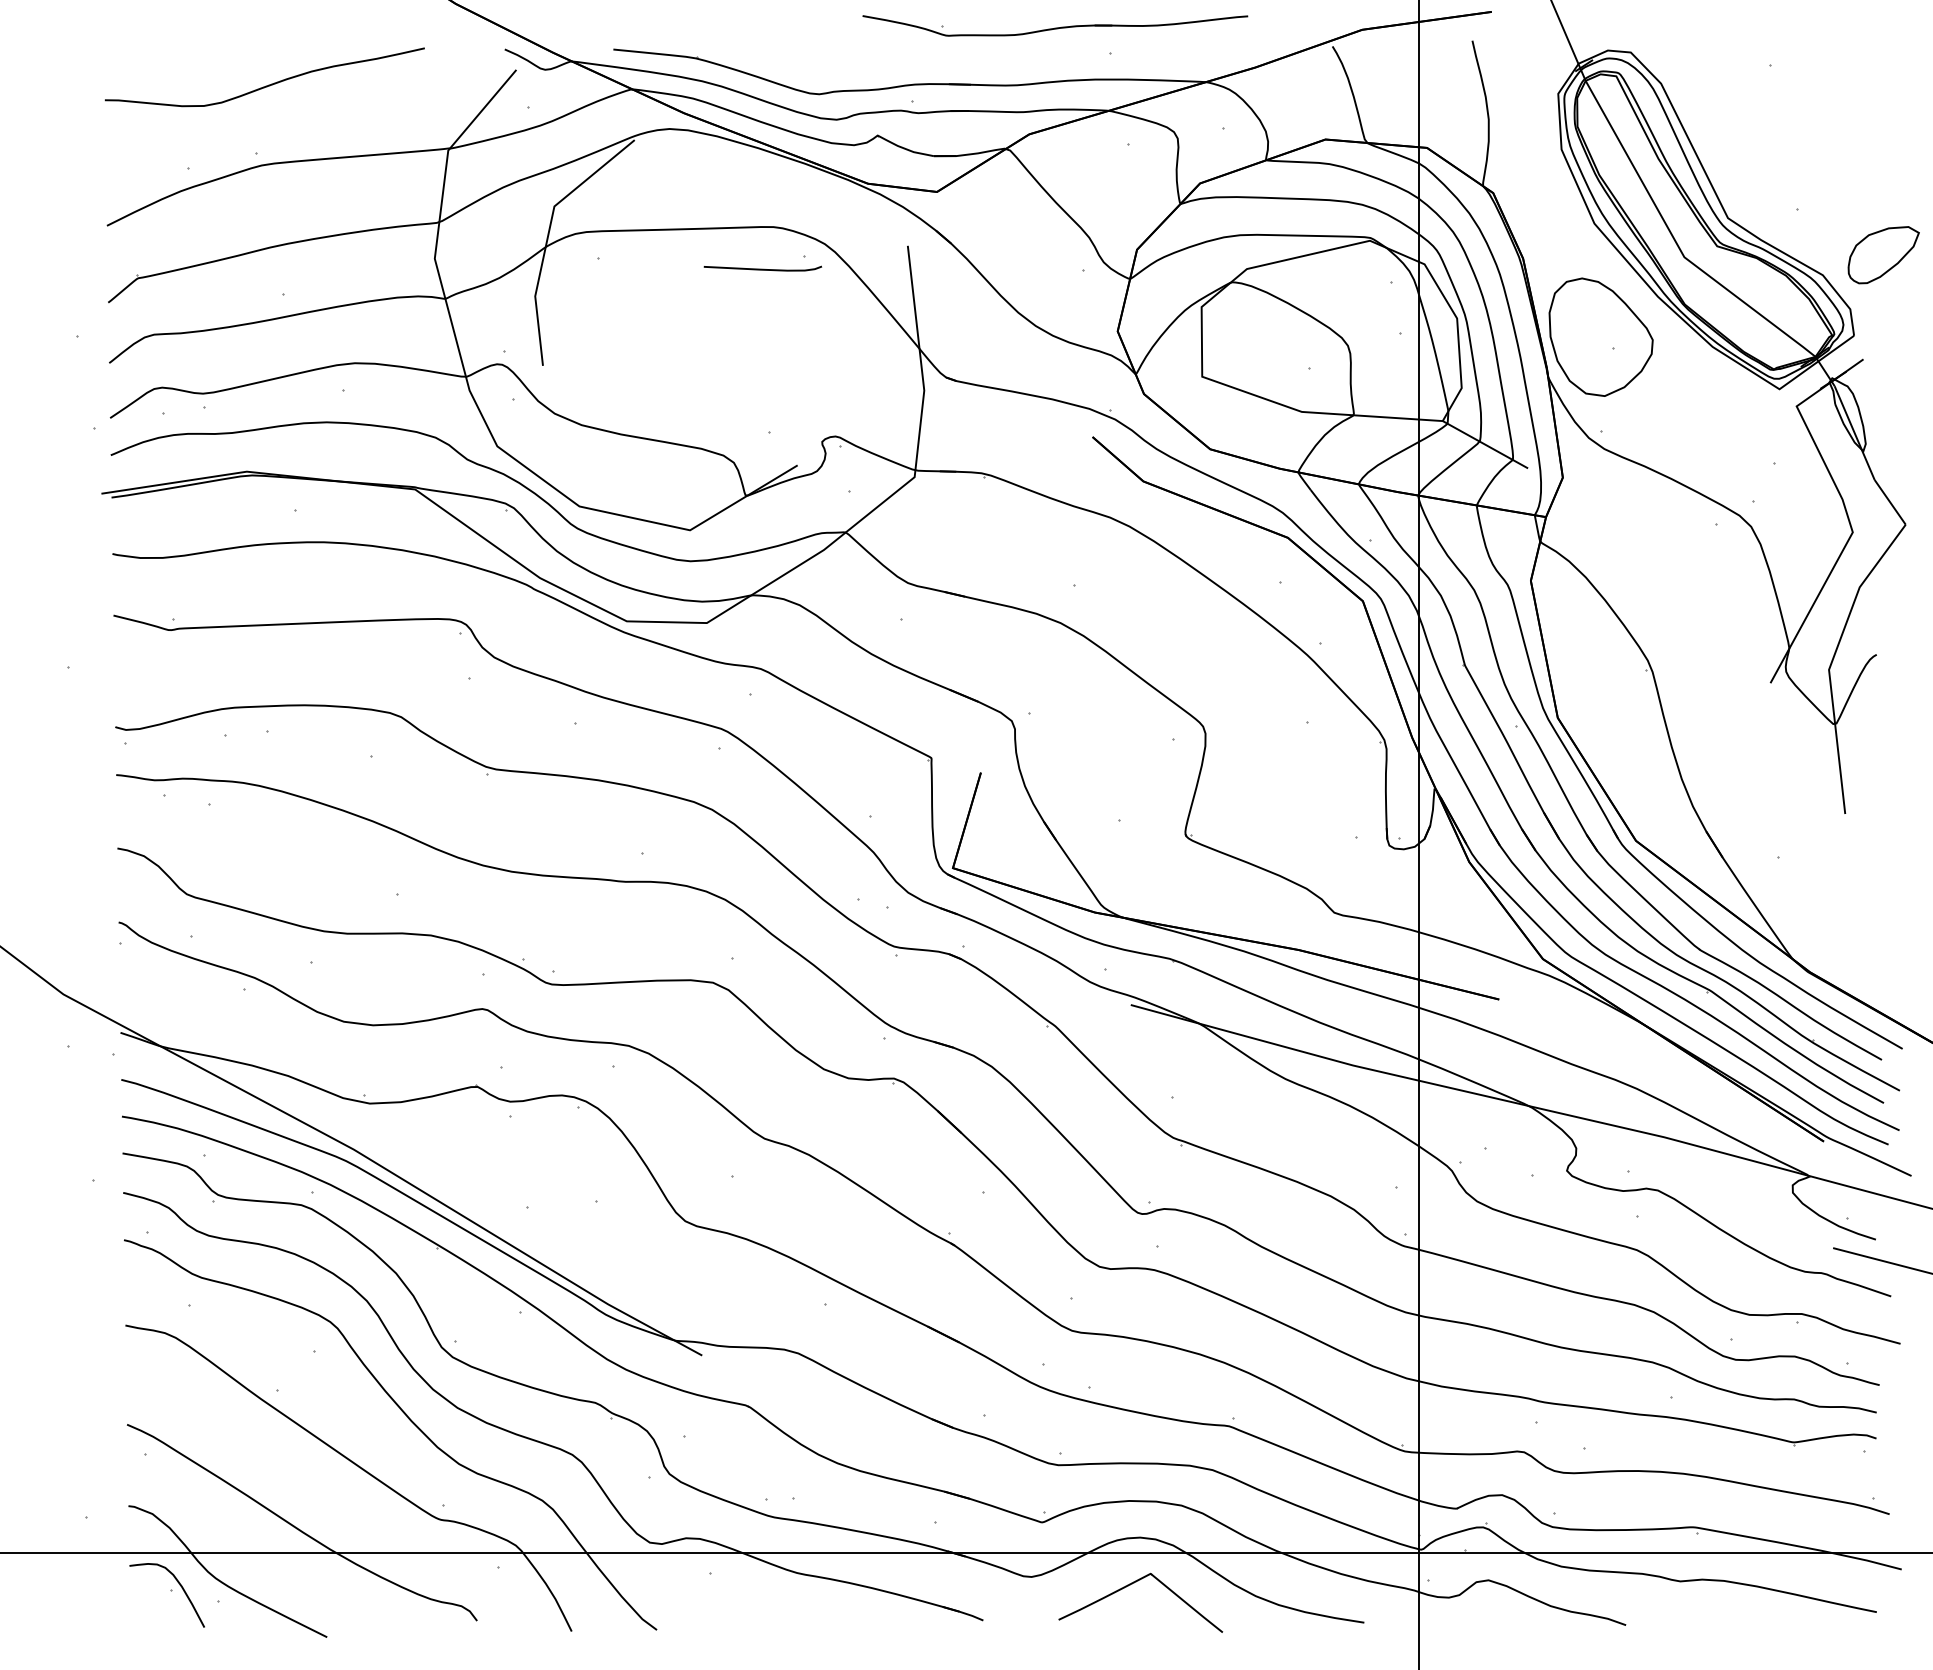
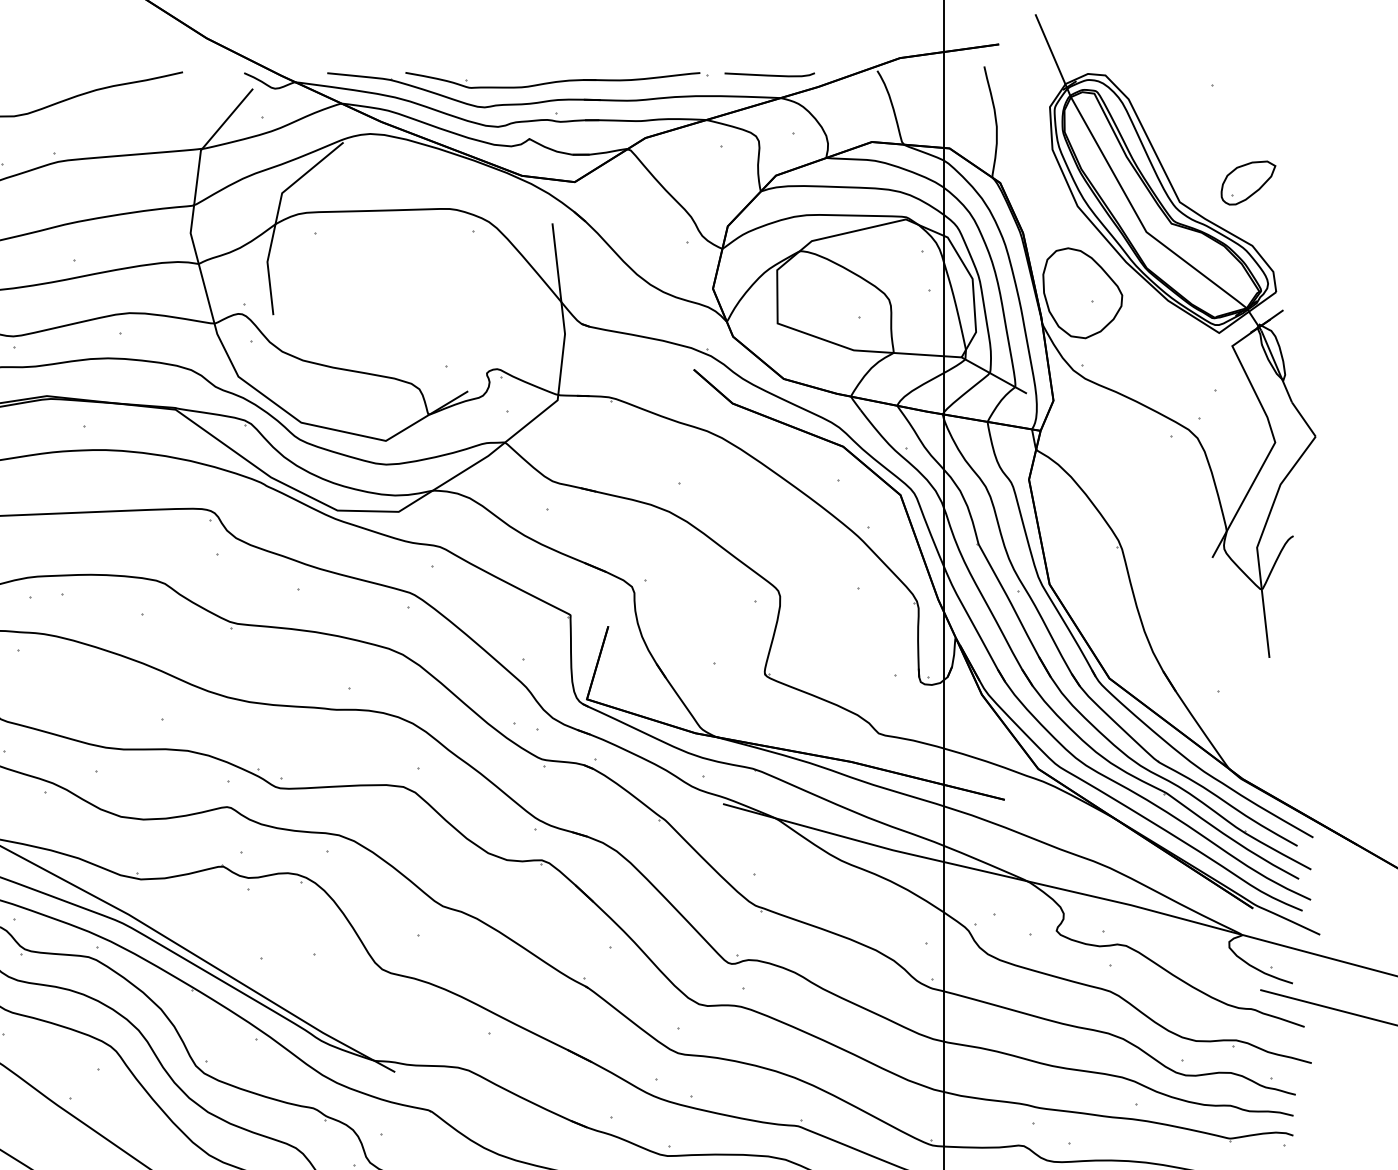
part: (1055, 25) -> (552, 80), moved
part: (1883, 255) -> (1248, 183), moved
curve: (762, 268) -> (769, 74), moved

